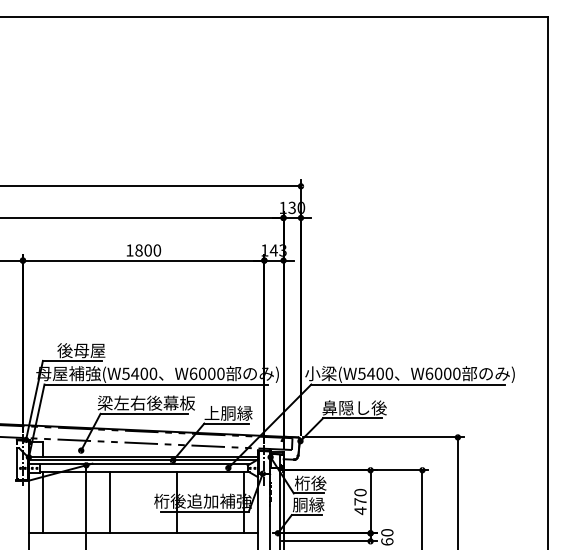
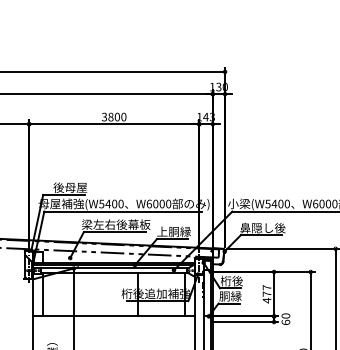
text: (129, 250) -> (104, 117), 1800 -> 3800
text: (360, 492) -> (267, 287), 470 -> 477
line: (110, 502) -> (90, 294), removed

